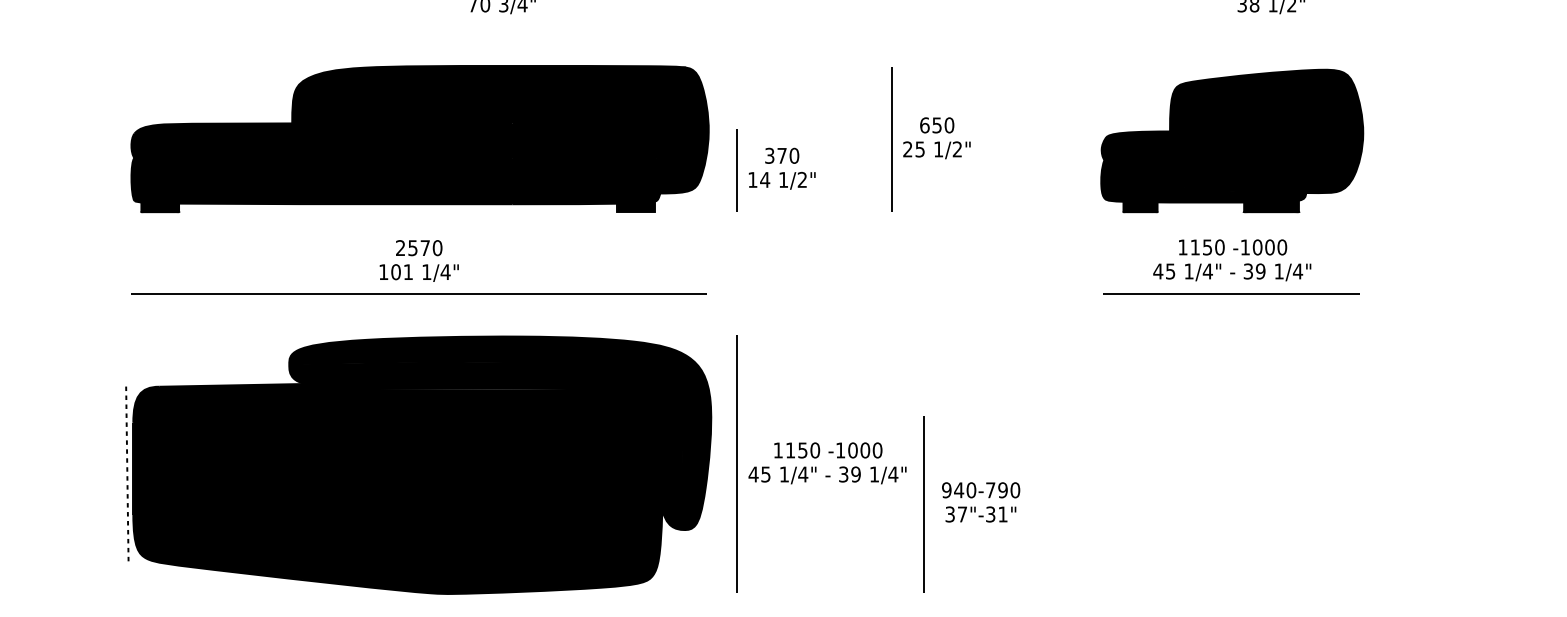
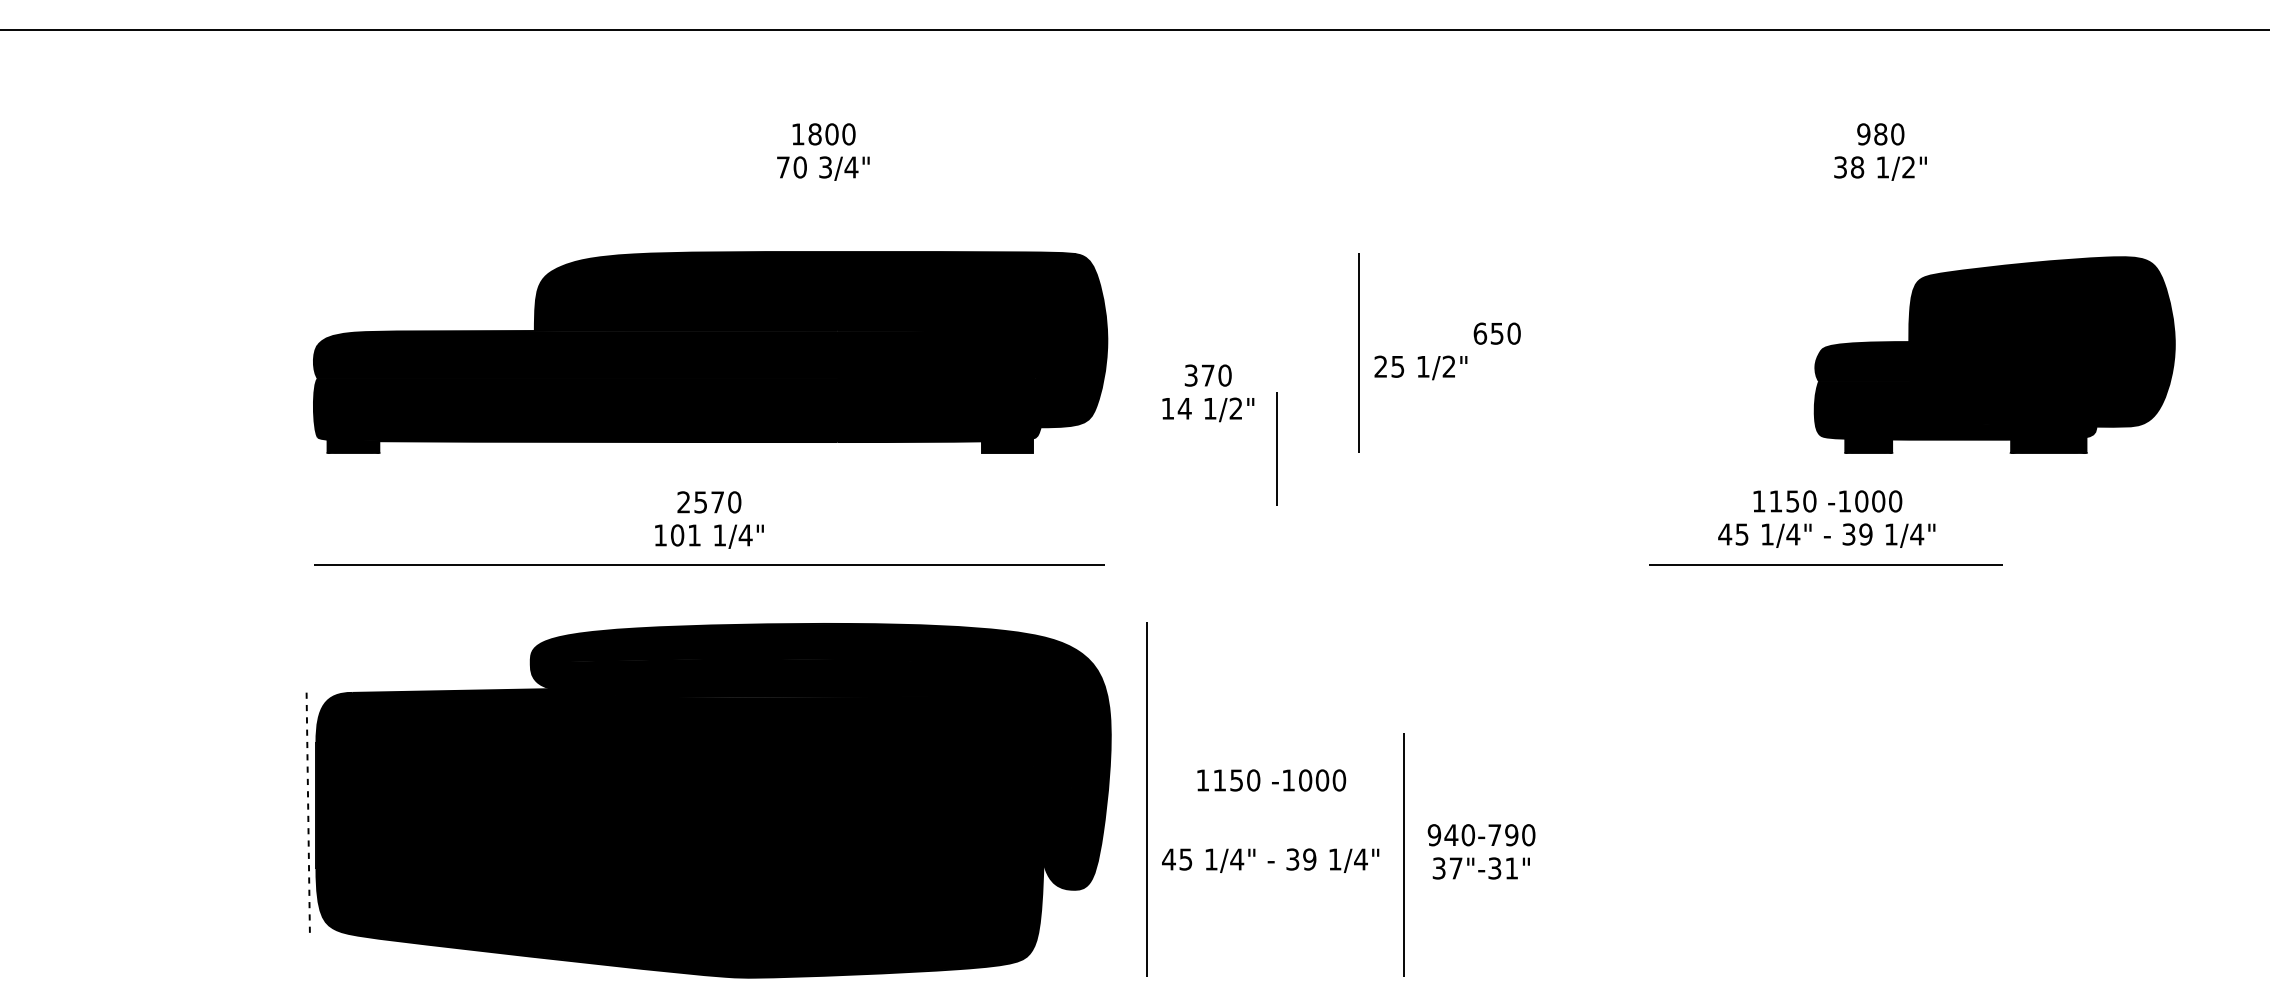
text: (936, 125) -> (1496, 333), moved
part: (1232, 140) -> (1994, 354), moved
line: (737, 170) -> (1276, 448), moved
text: (827, 475) -> (1270, 860), moved

